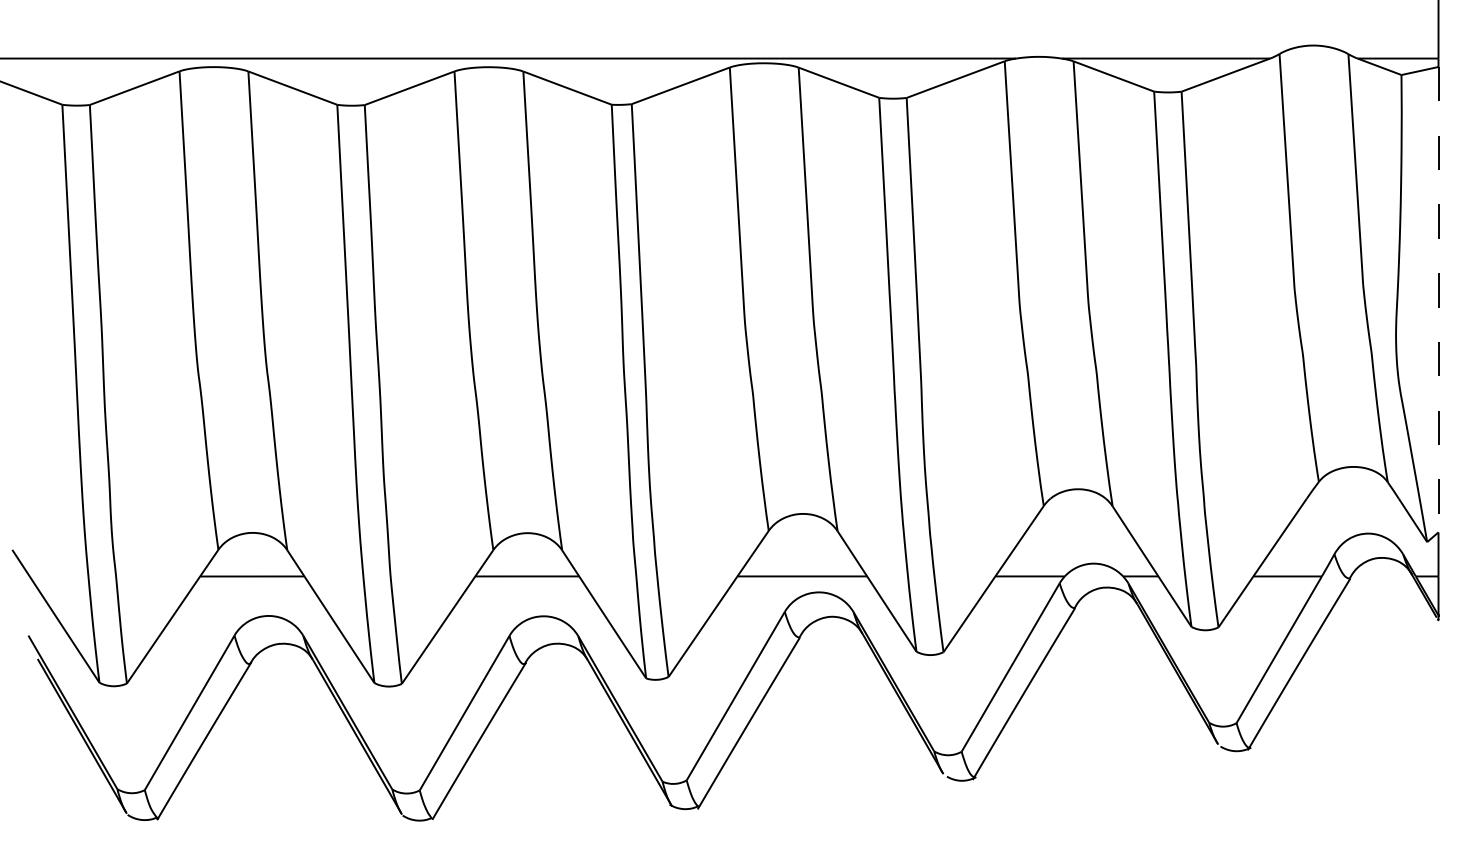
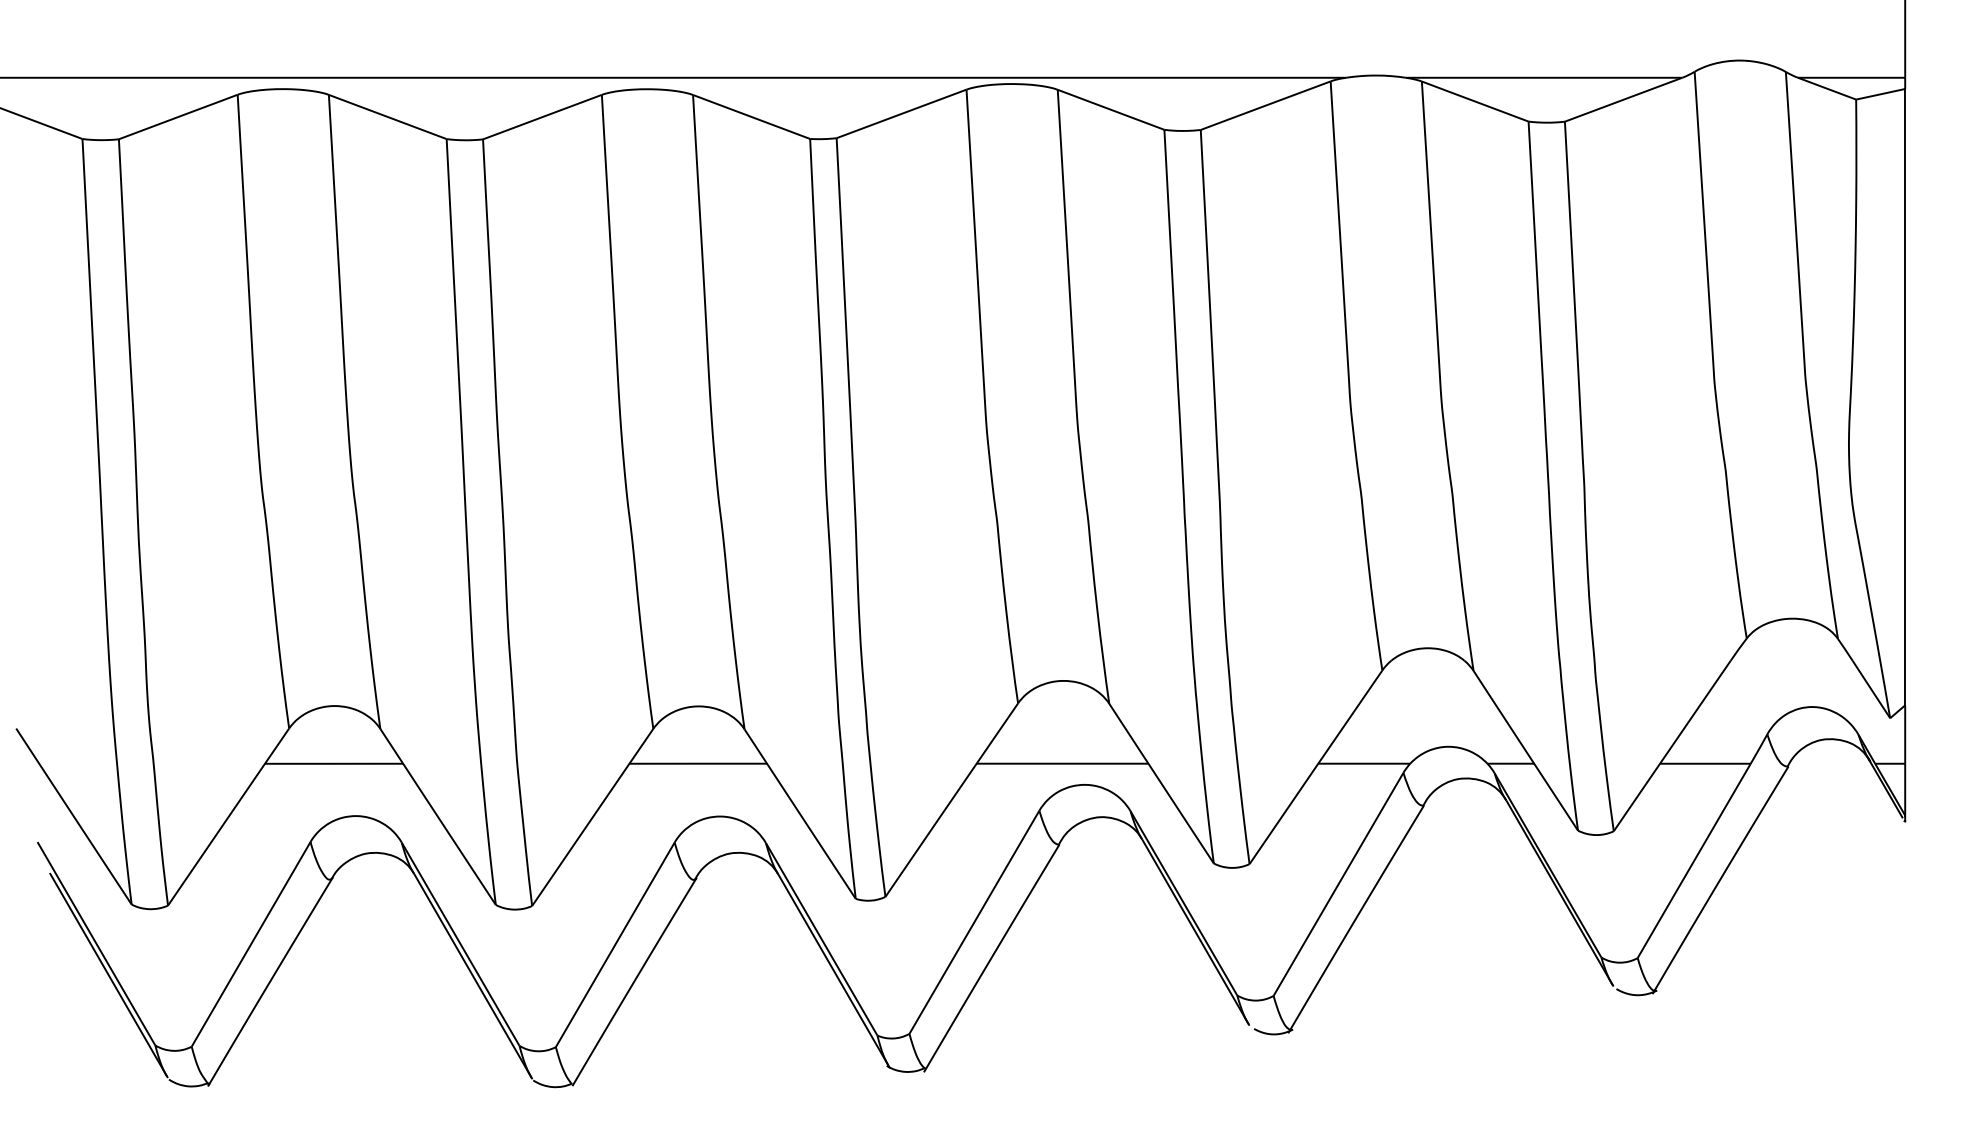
line: (1438, 299) -> (1905, 396), dashed -> solid

